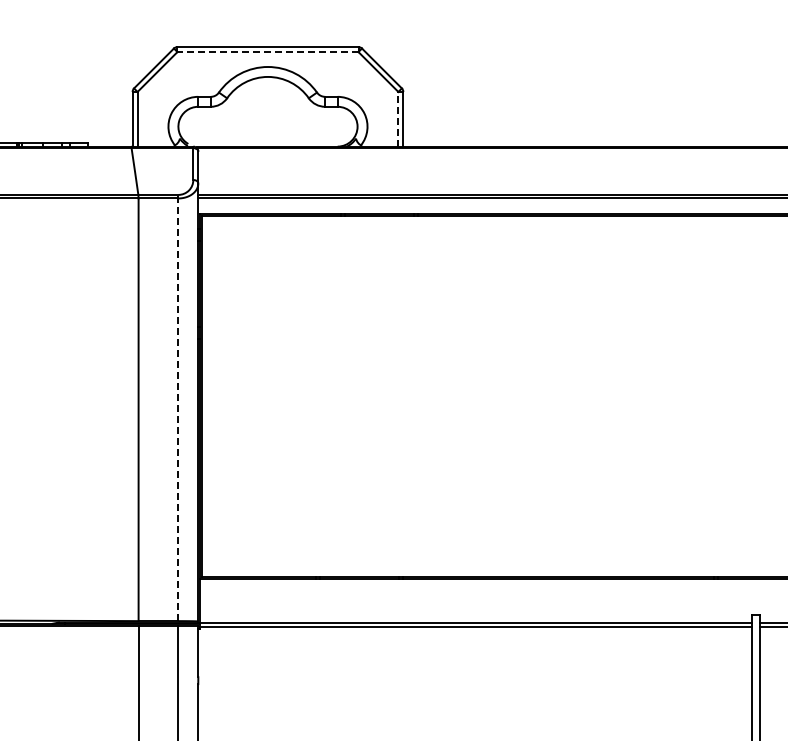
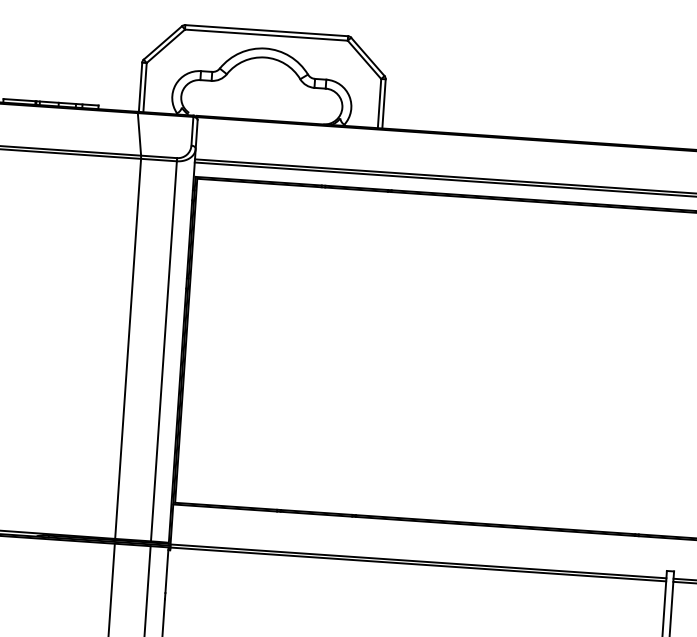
line: (267, 52) -> (265, 35), dashed -> solid
line: (398, 118) -> (379, 102), dashed -> solid
line: (178, 407) -> (164, 349), dashed -> solid

